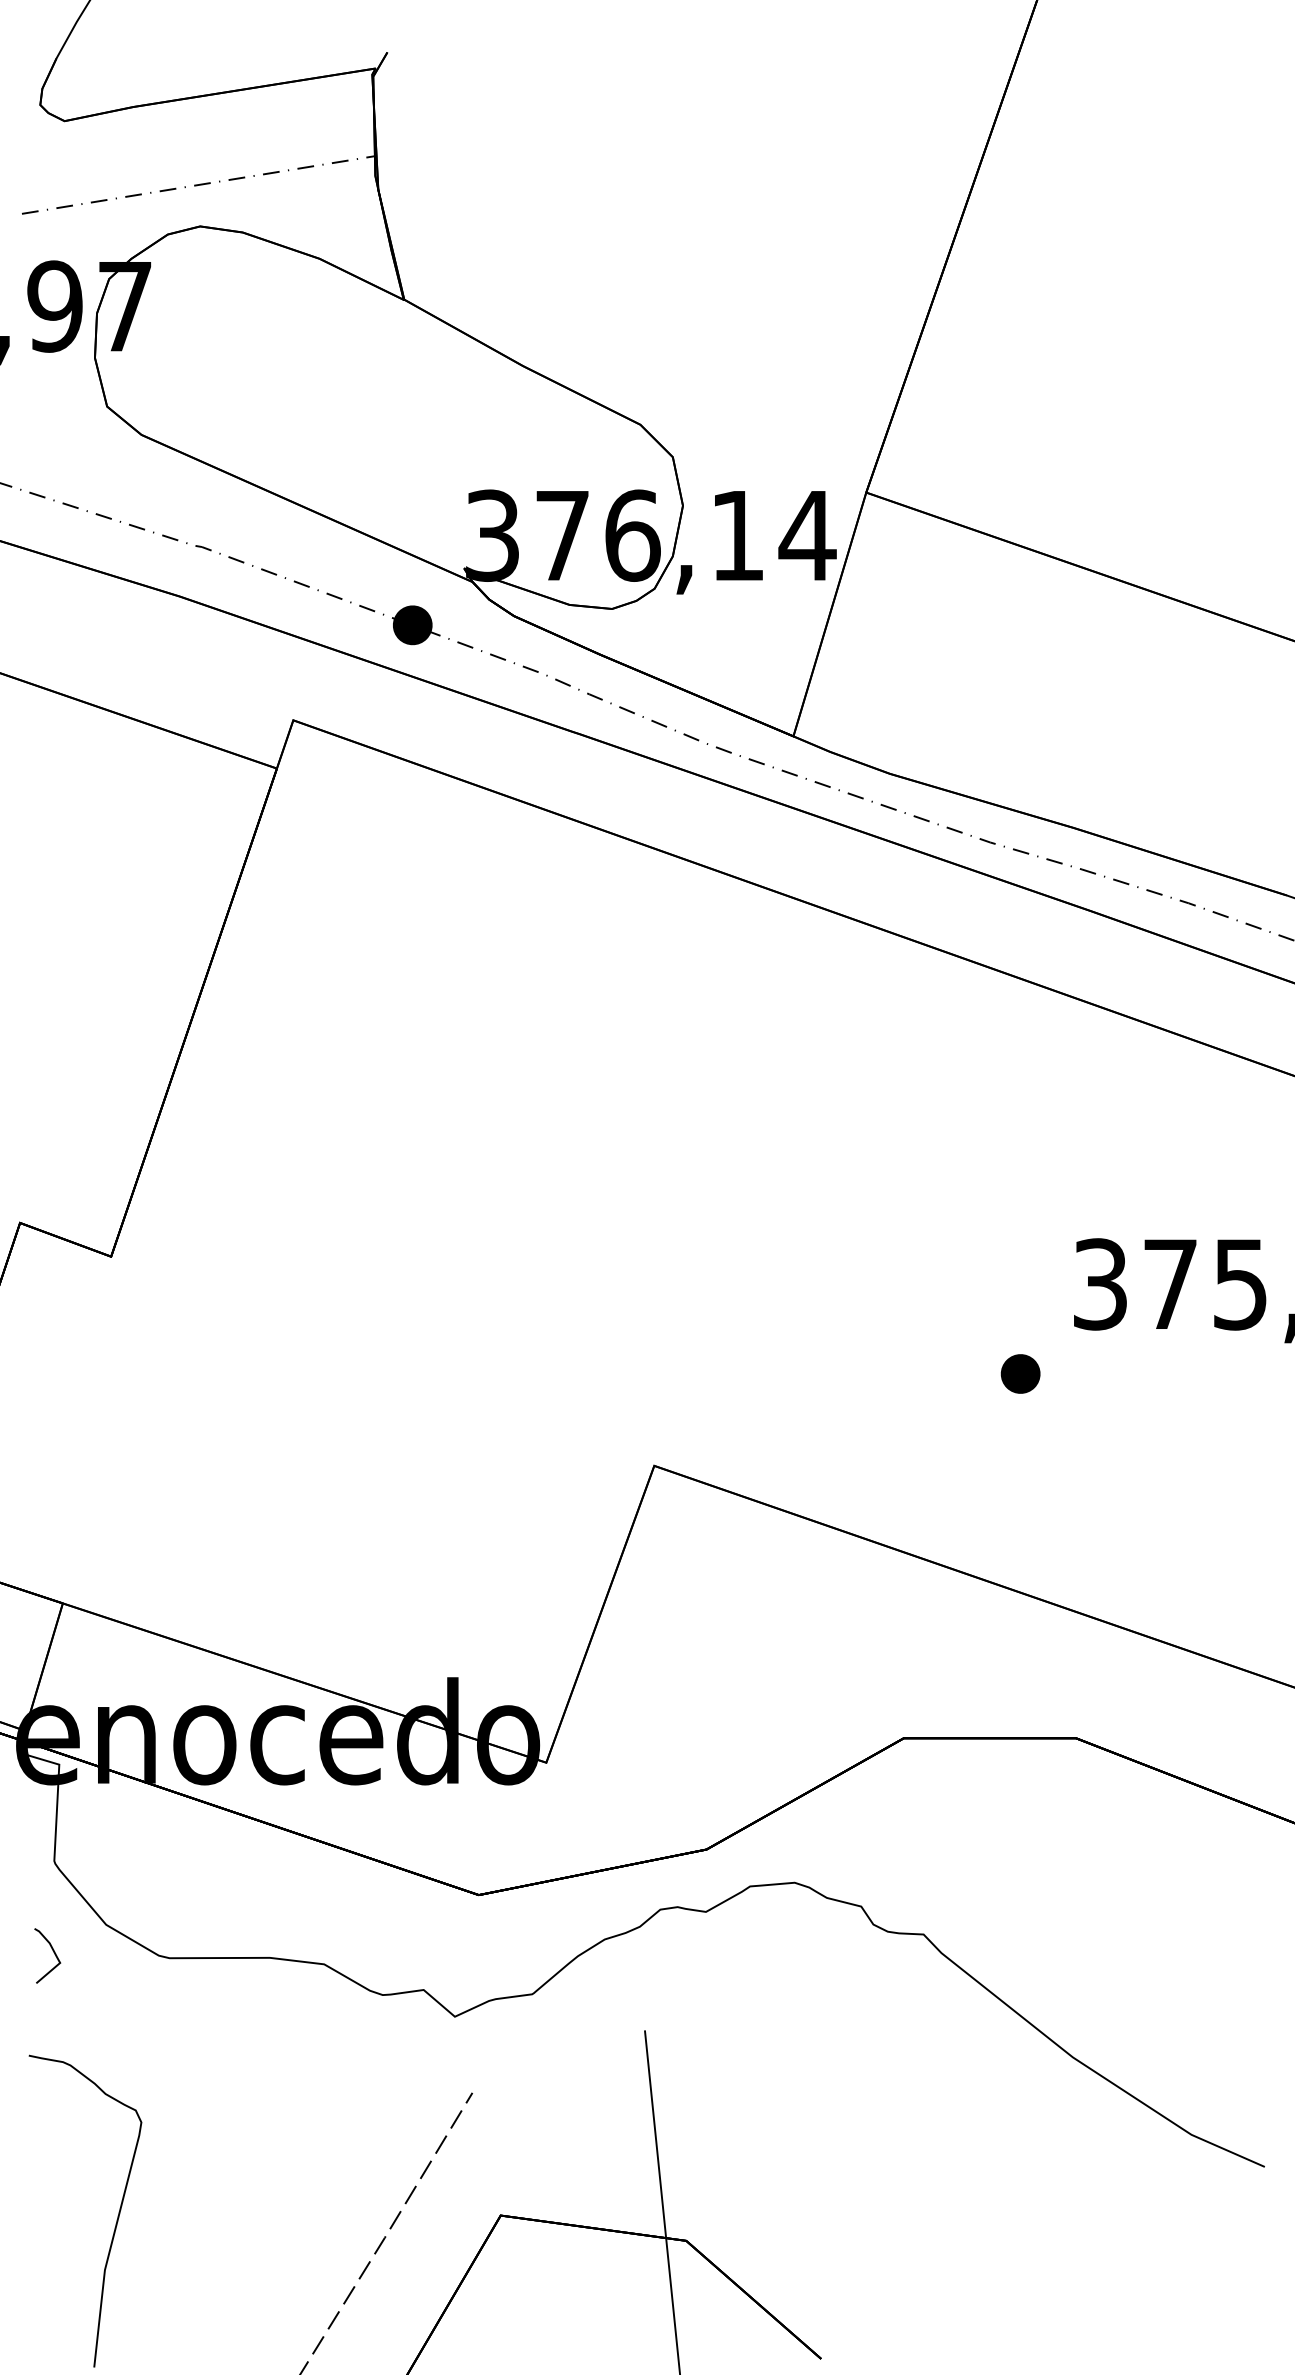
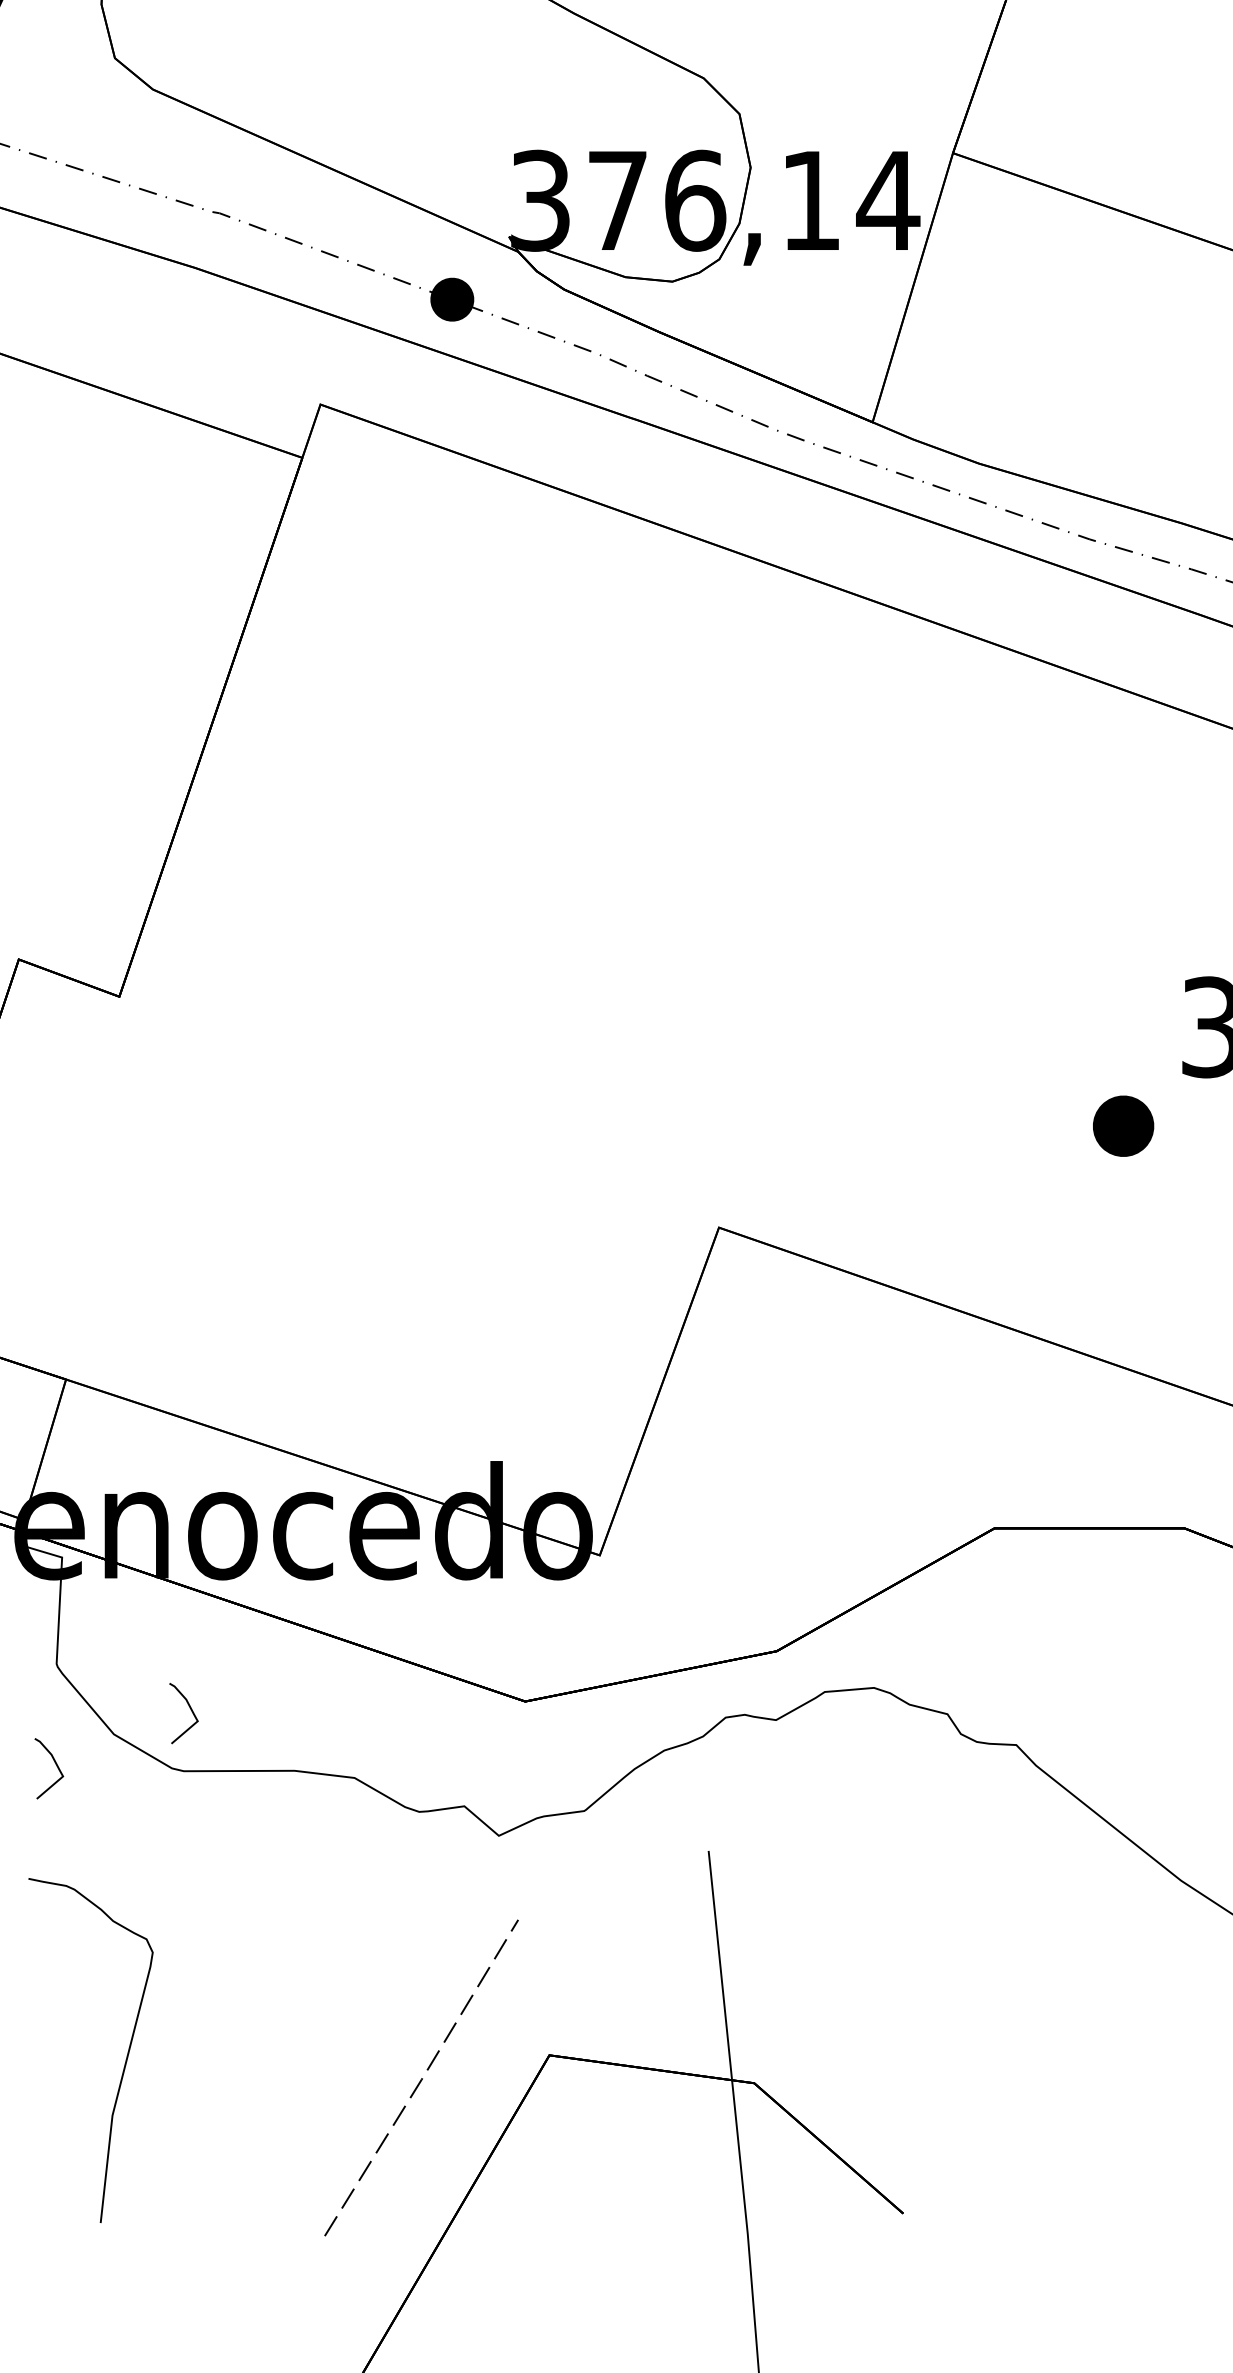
part: (1020, 1373) -> (1123, 1125), size x1.4
curve: (175, 1902) -> (190, 1709), added

